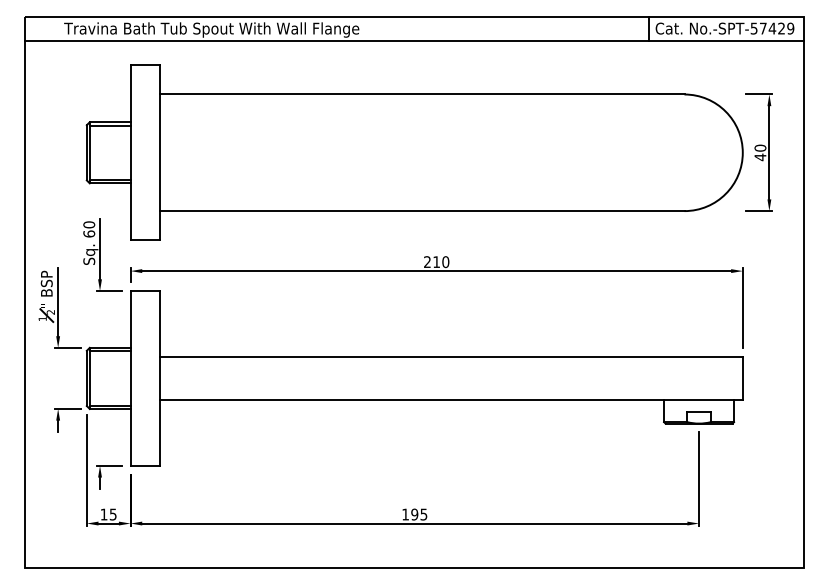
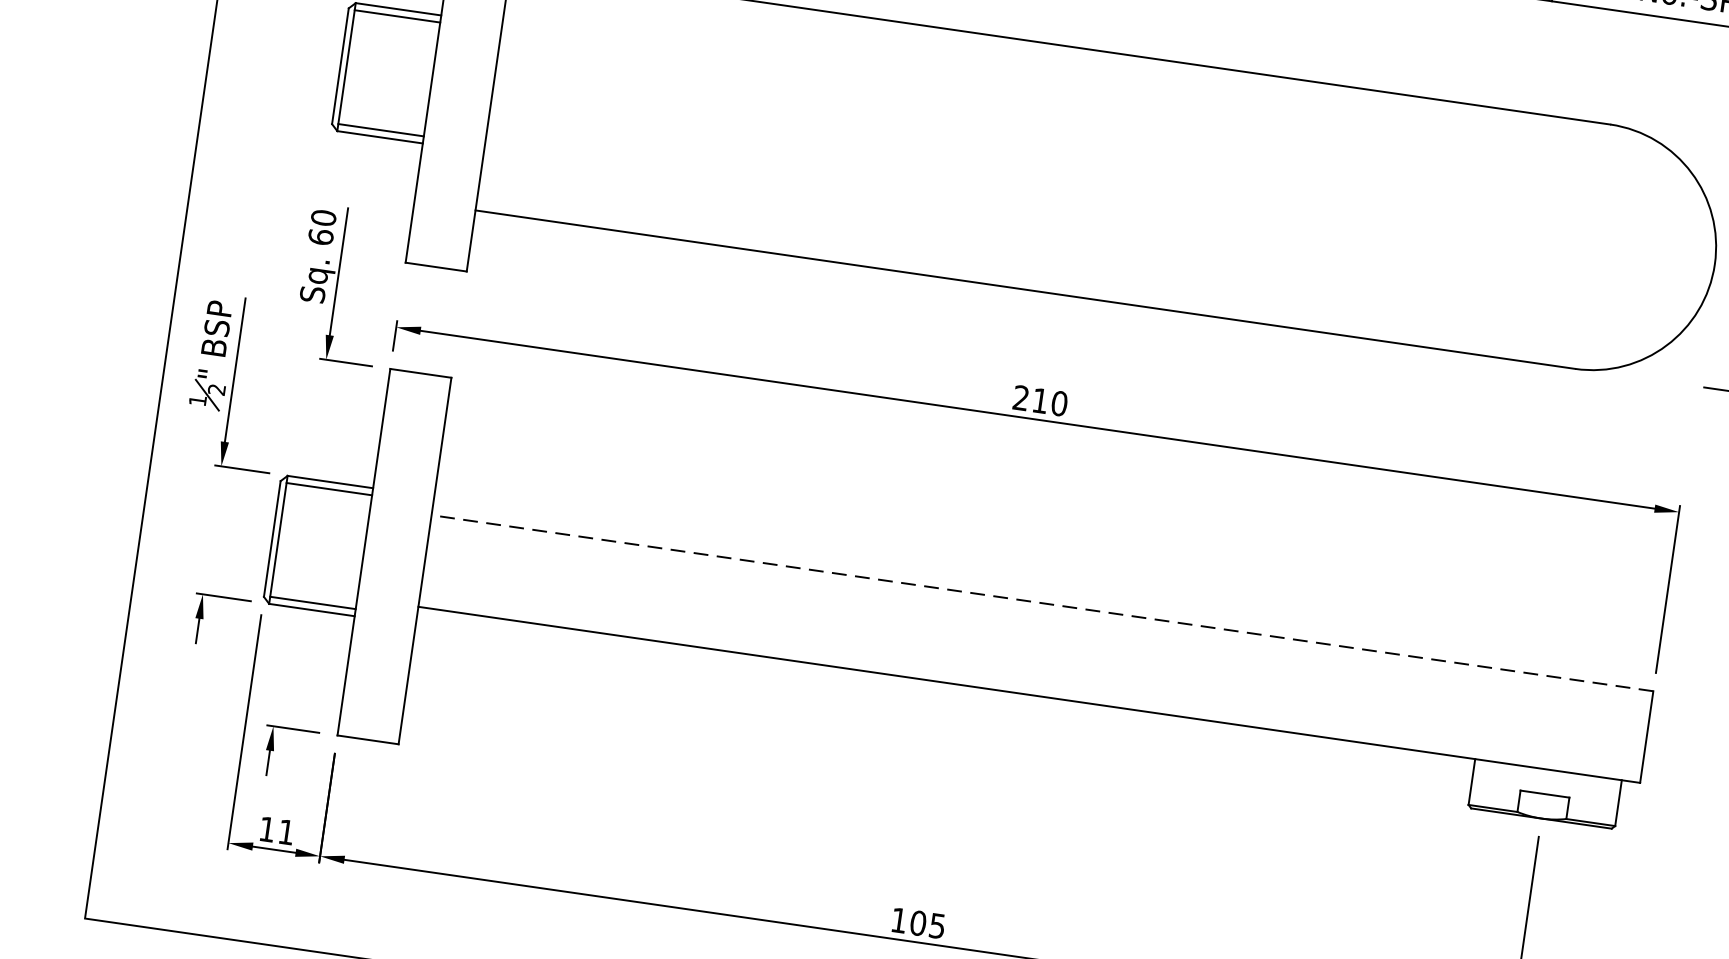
line: (451, 356) -> (1042, 603), solid -> dashed
text: (112, 514) -> (284, 831), 15 -> 11
text: (414, 514) -> (917, 923), 195 -> 105

